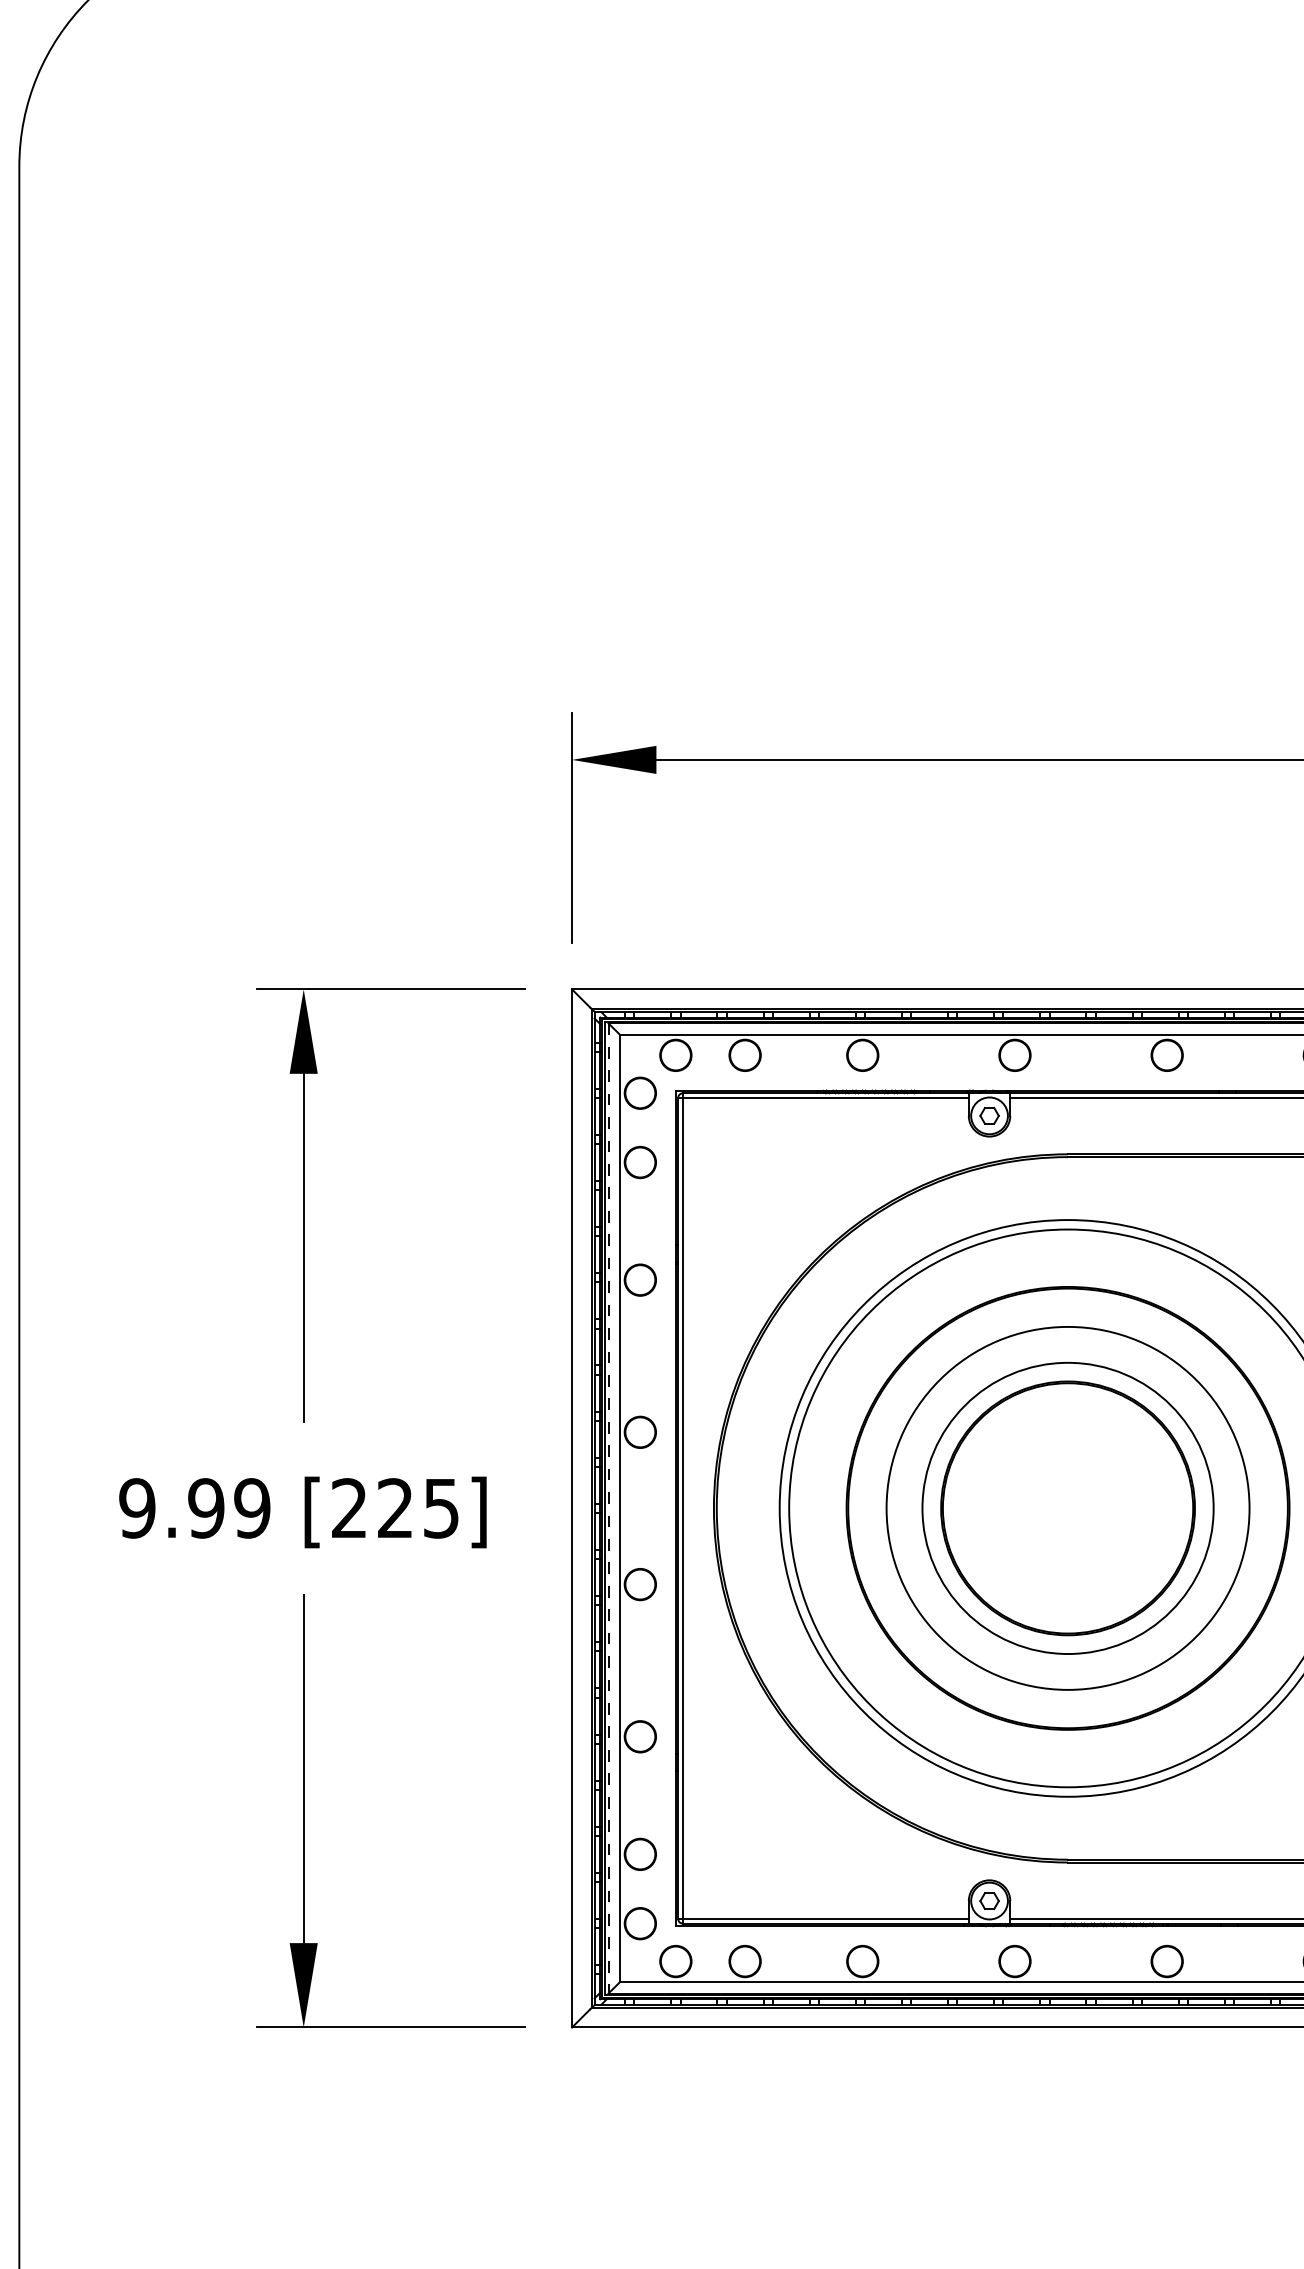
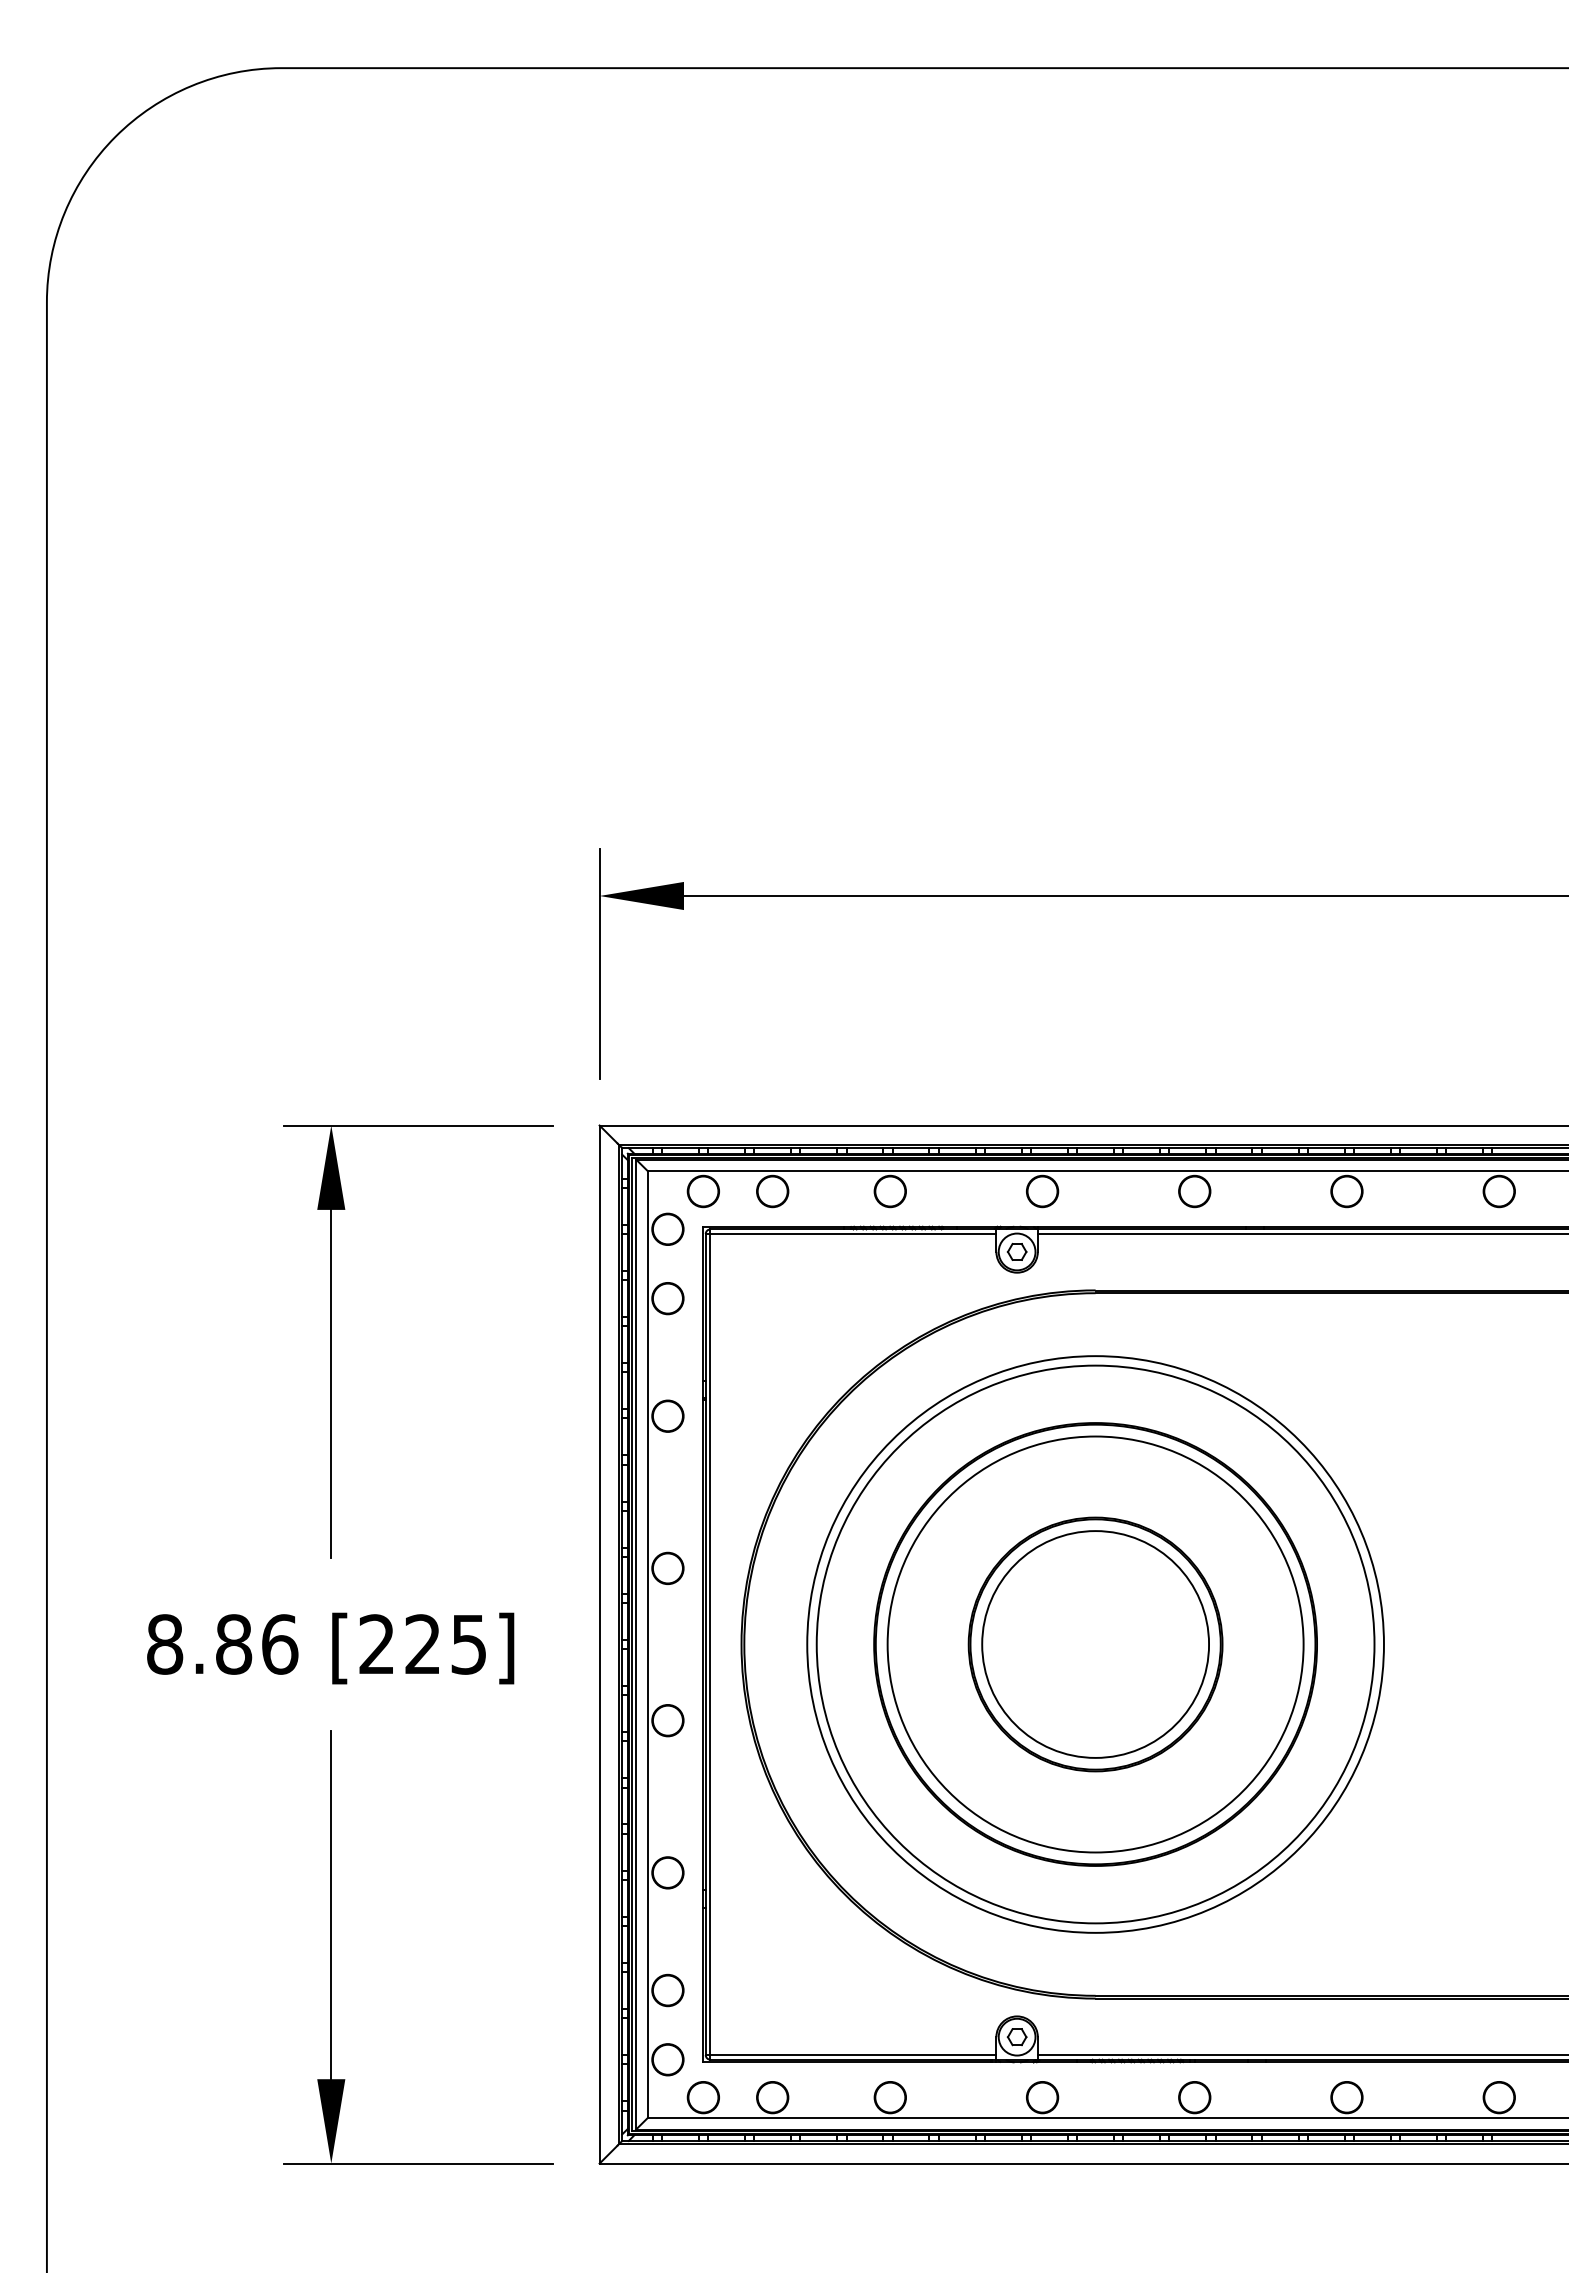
text: (194, 1508) -> (222, 1644), 9.99 -> 8.86
circle: (1067, 1508) -> (1095, 1644), size x0.62
circle: (1067, 1508) -> (1095, 1644), size x1.43
line: (608, 1509) -> (636, 1645), dashed -> solid

